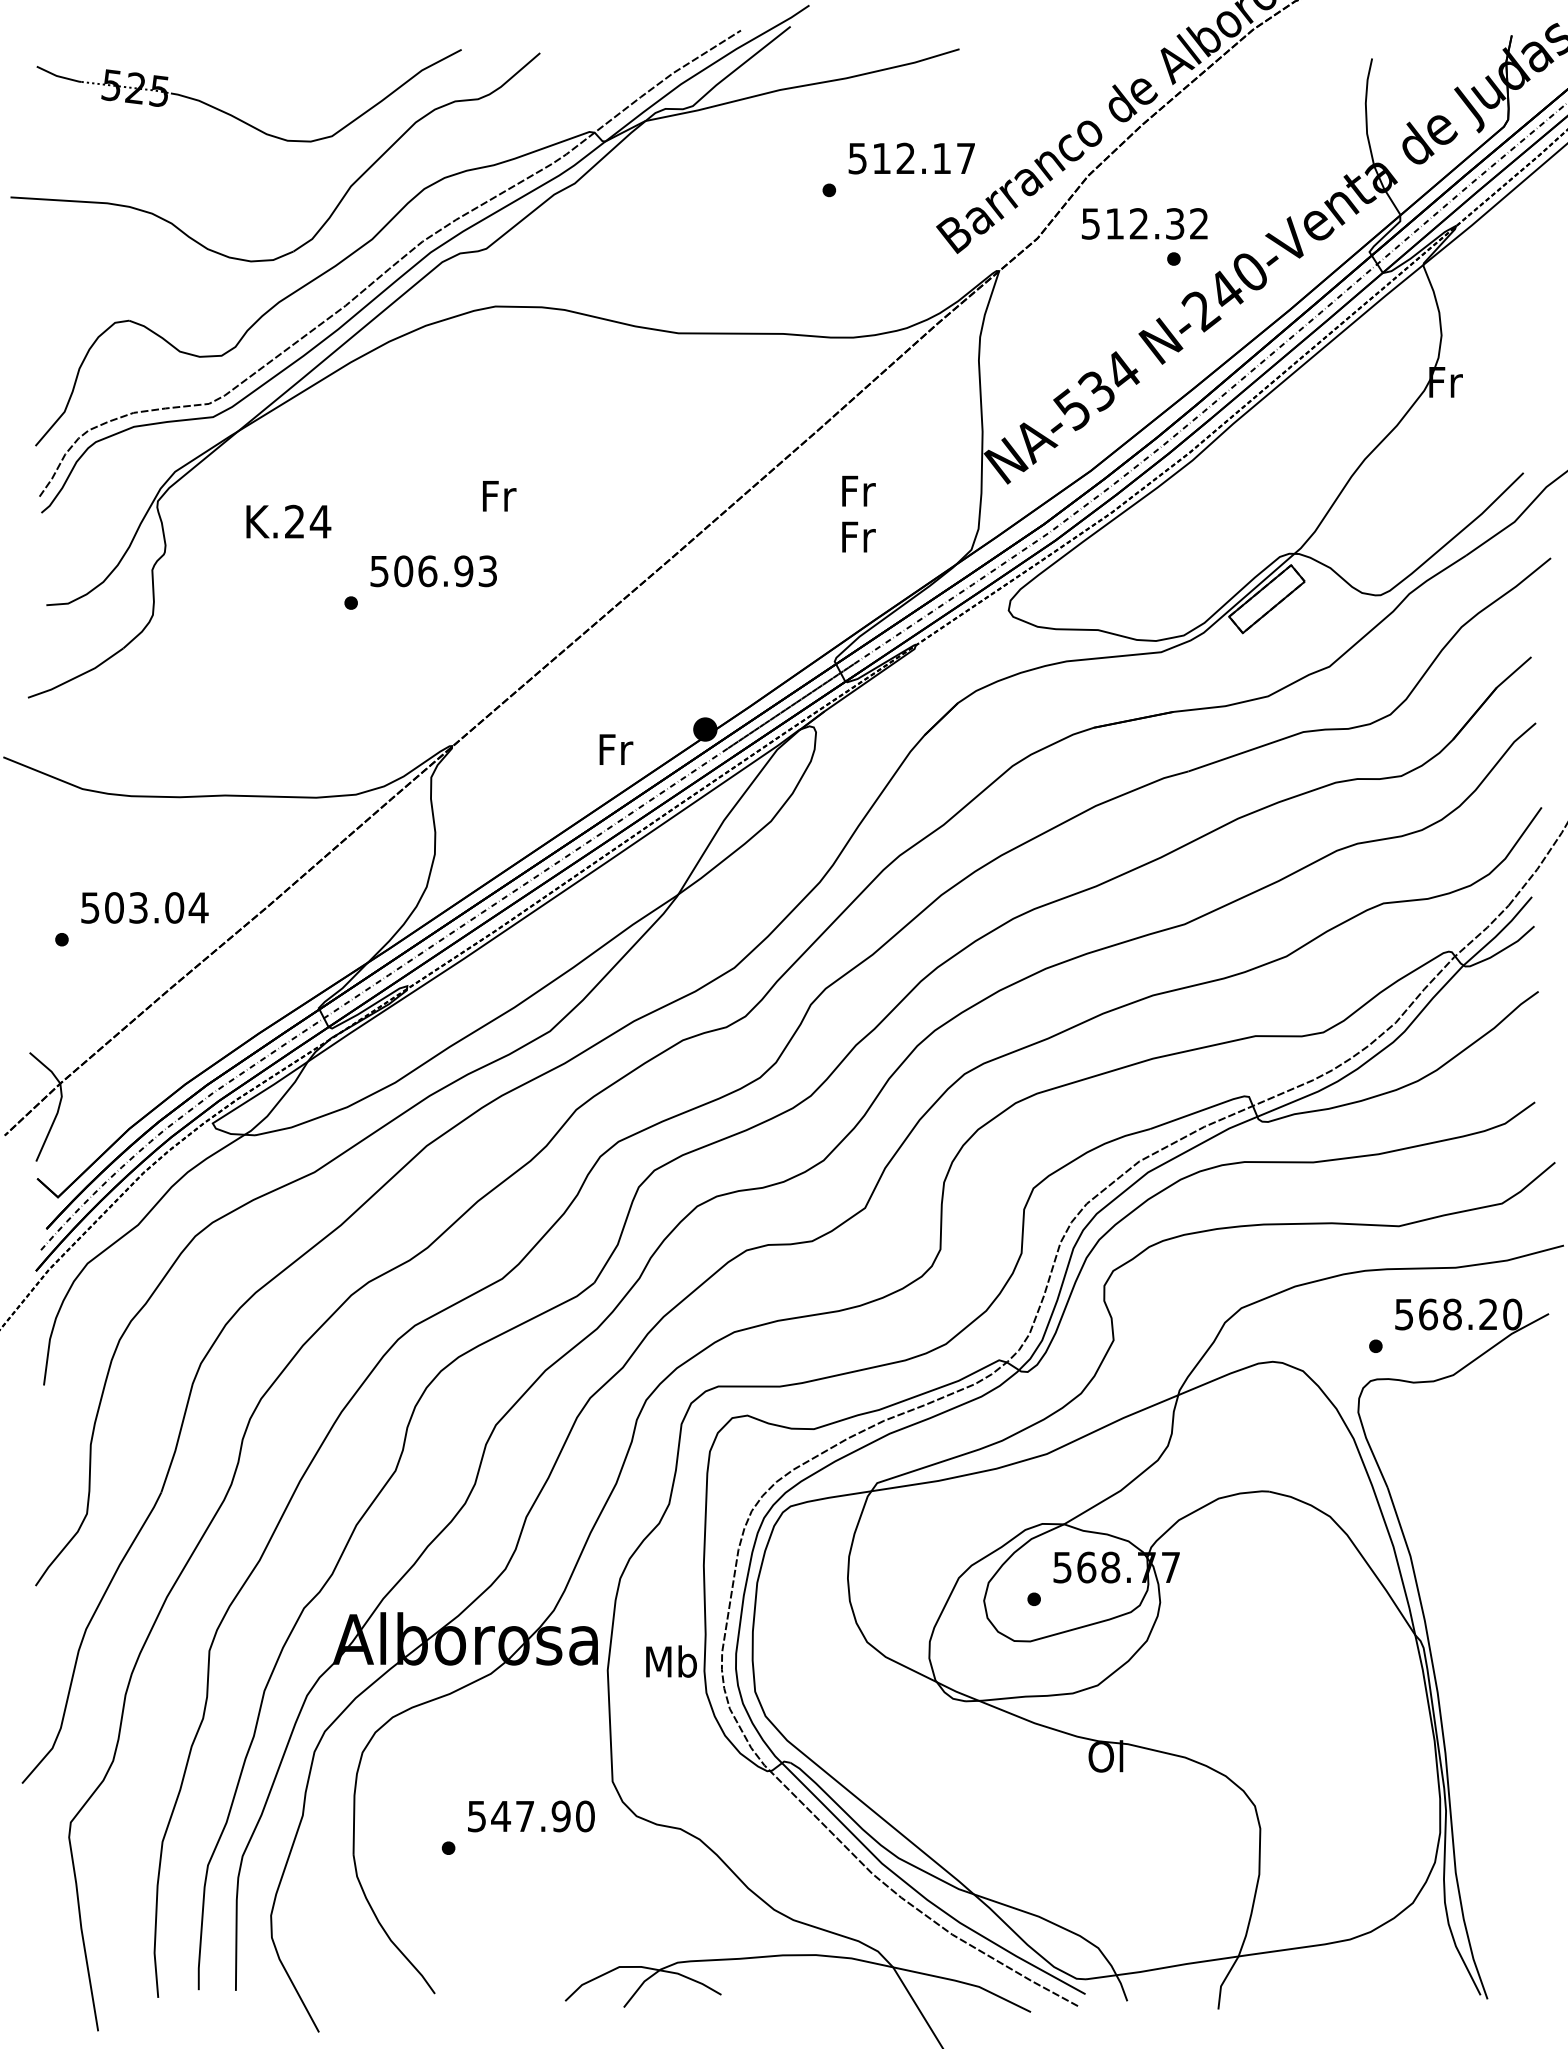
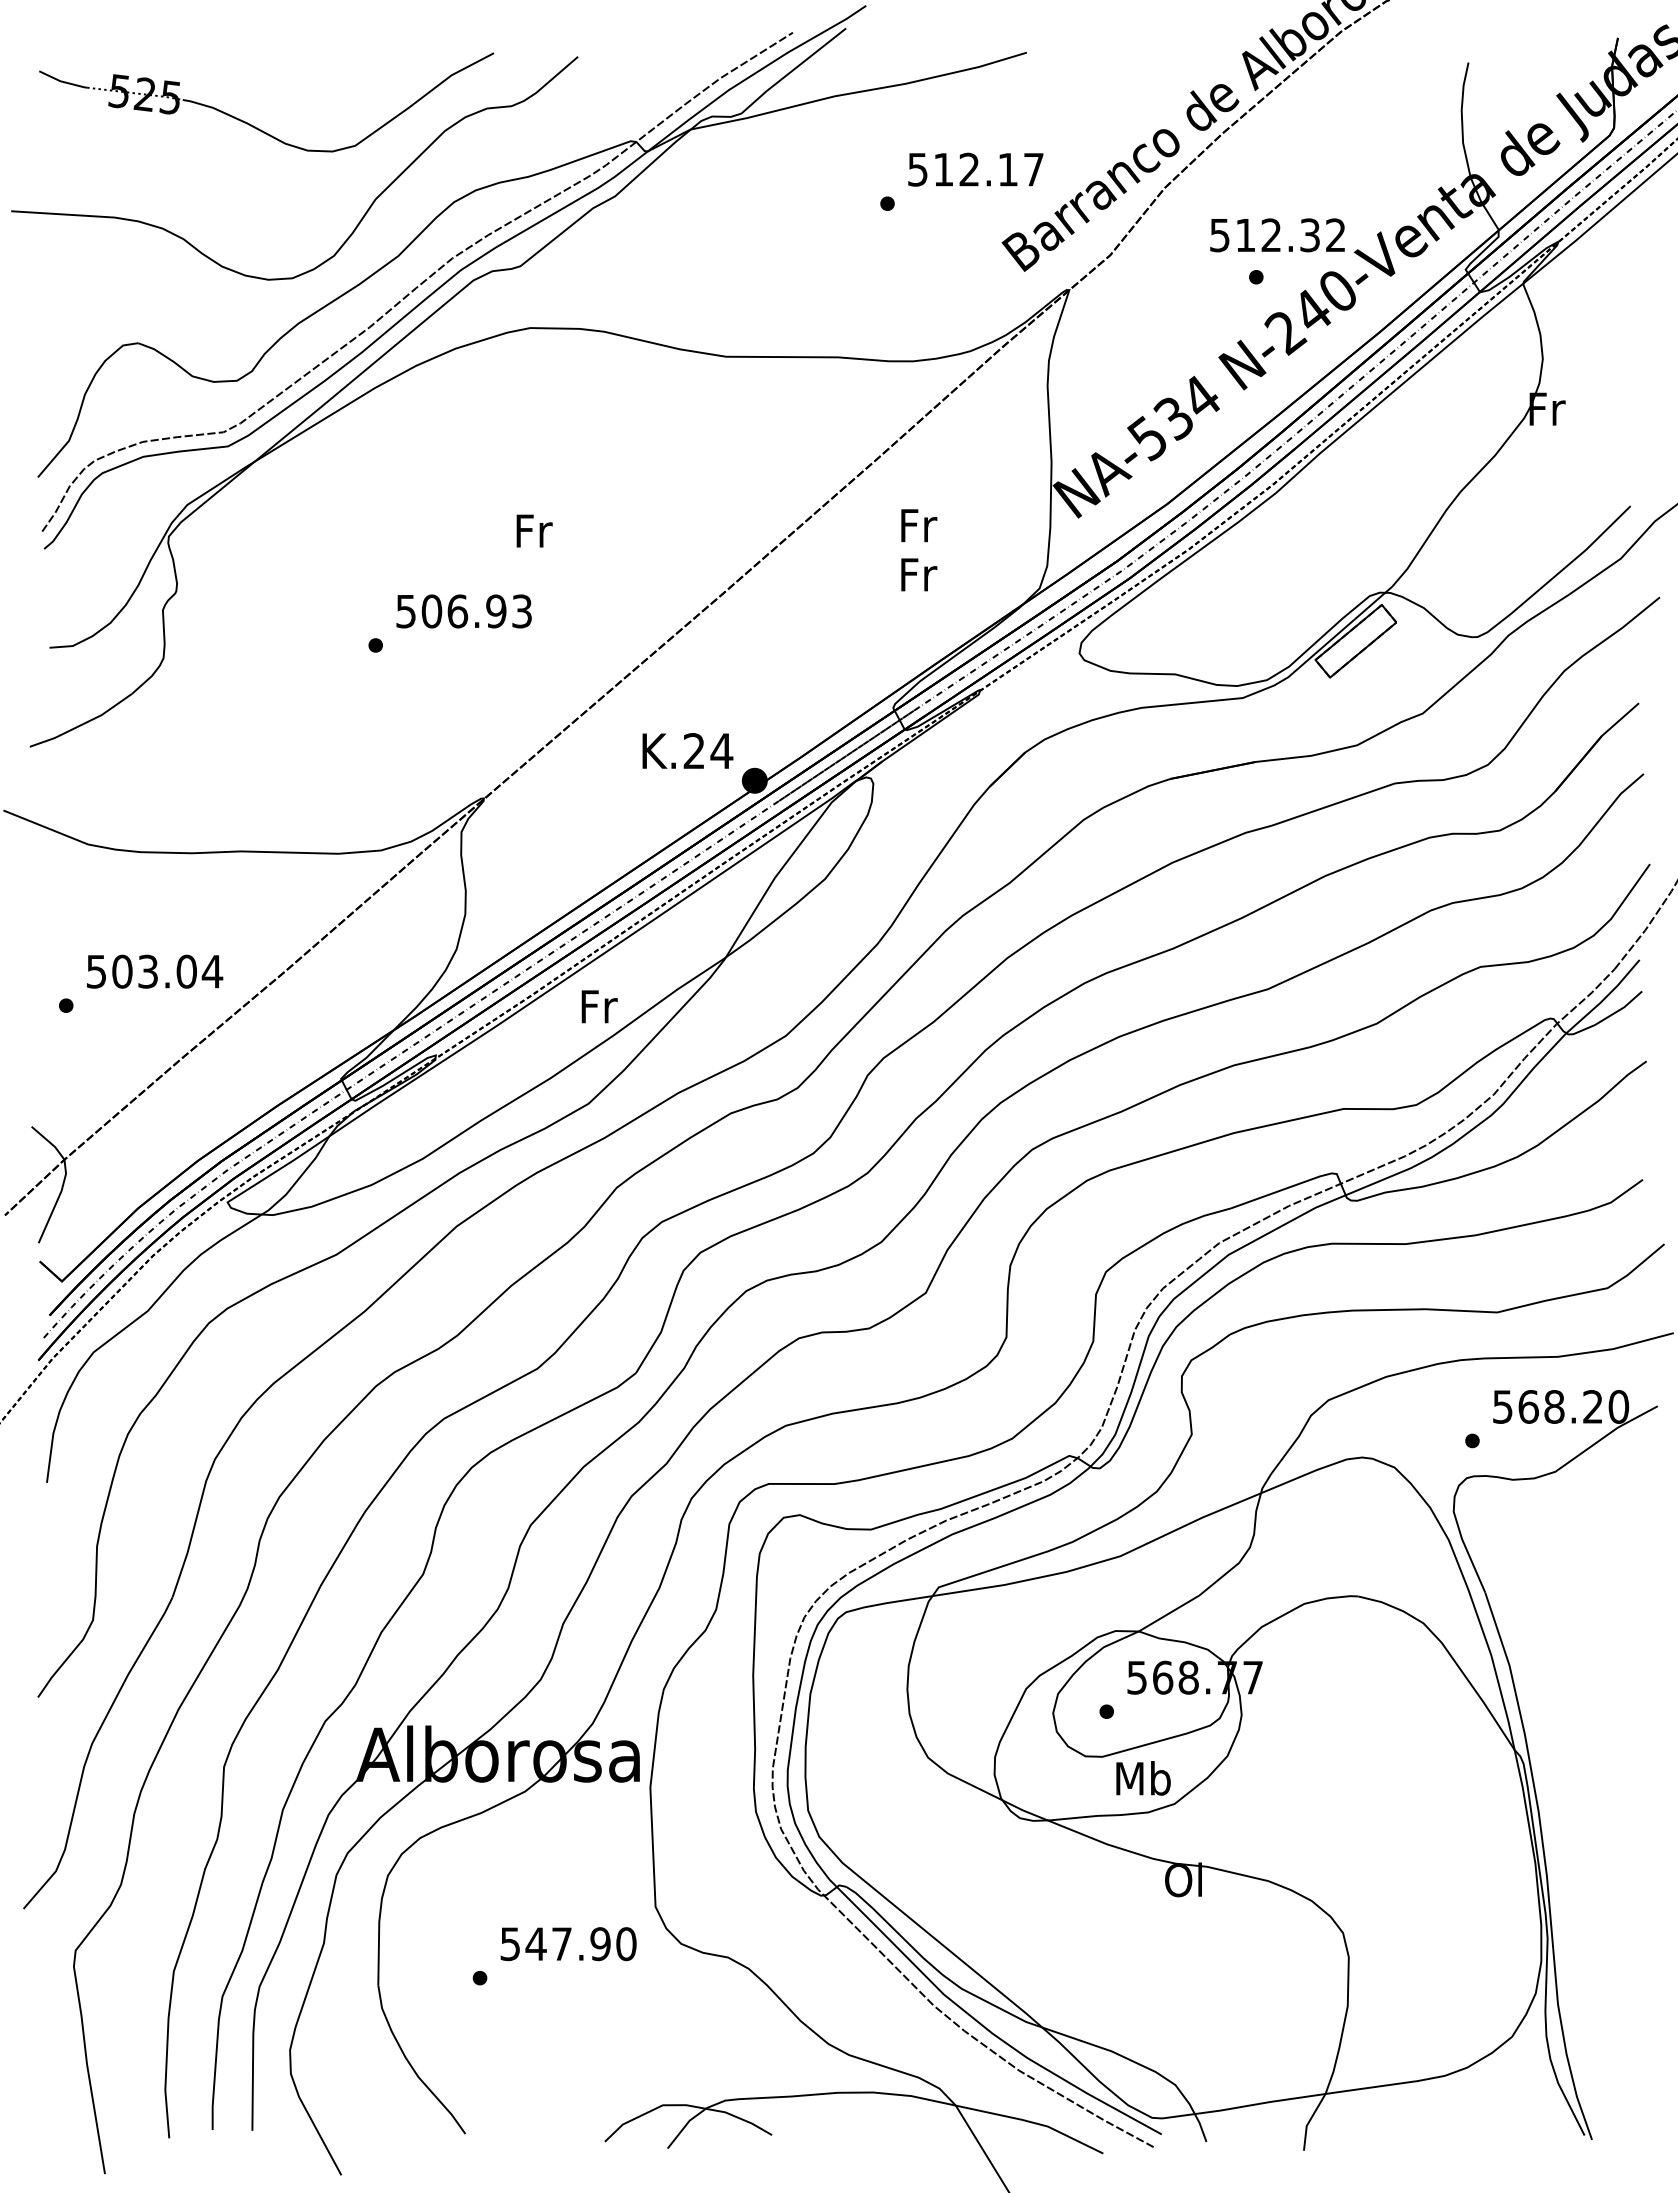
text: (1144, 223) -> (1277, 234), moved
text: (288, 521) -> (687, 750), moved
text: (616, 749) -> (599, 1006), moved
text: (671, 1661) -> (1143, 1778), moved

